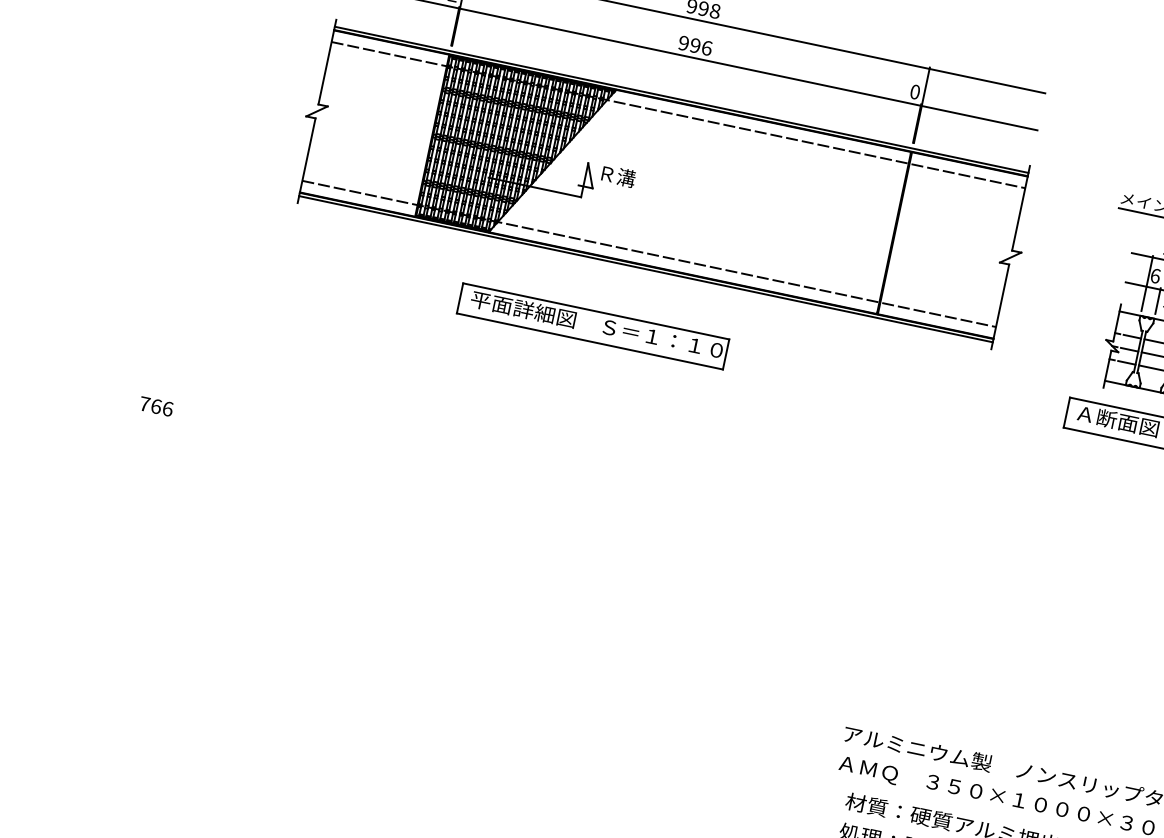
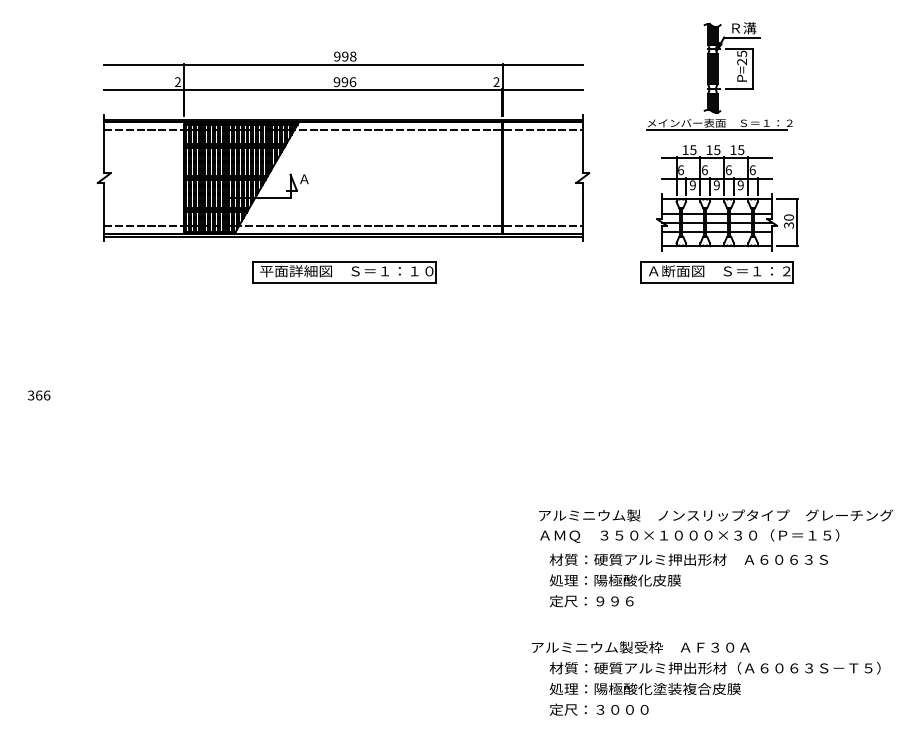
text: (914, 92) -> (496, 82), 0 -> 2
text: (617, 176) -> (311, 179), Ｒ溝 -> Ａ
part: (593, 326) -> (344, 272), moved
text: (143, 403) -> (30, 395), 766 -> 366

